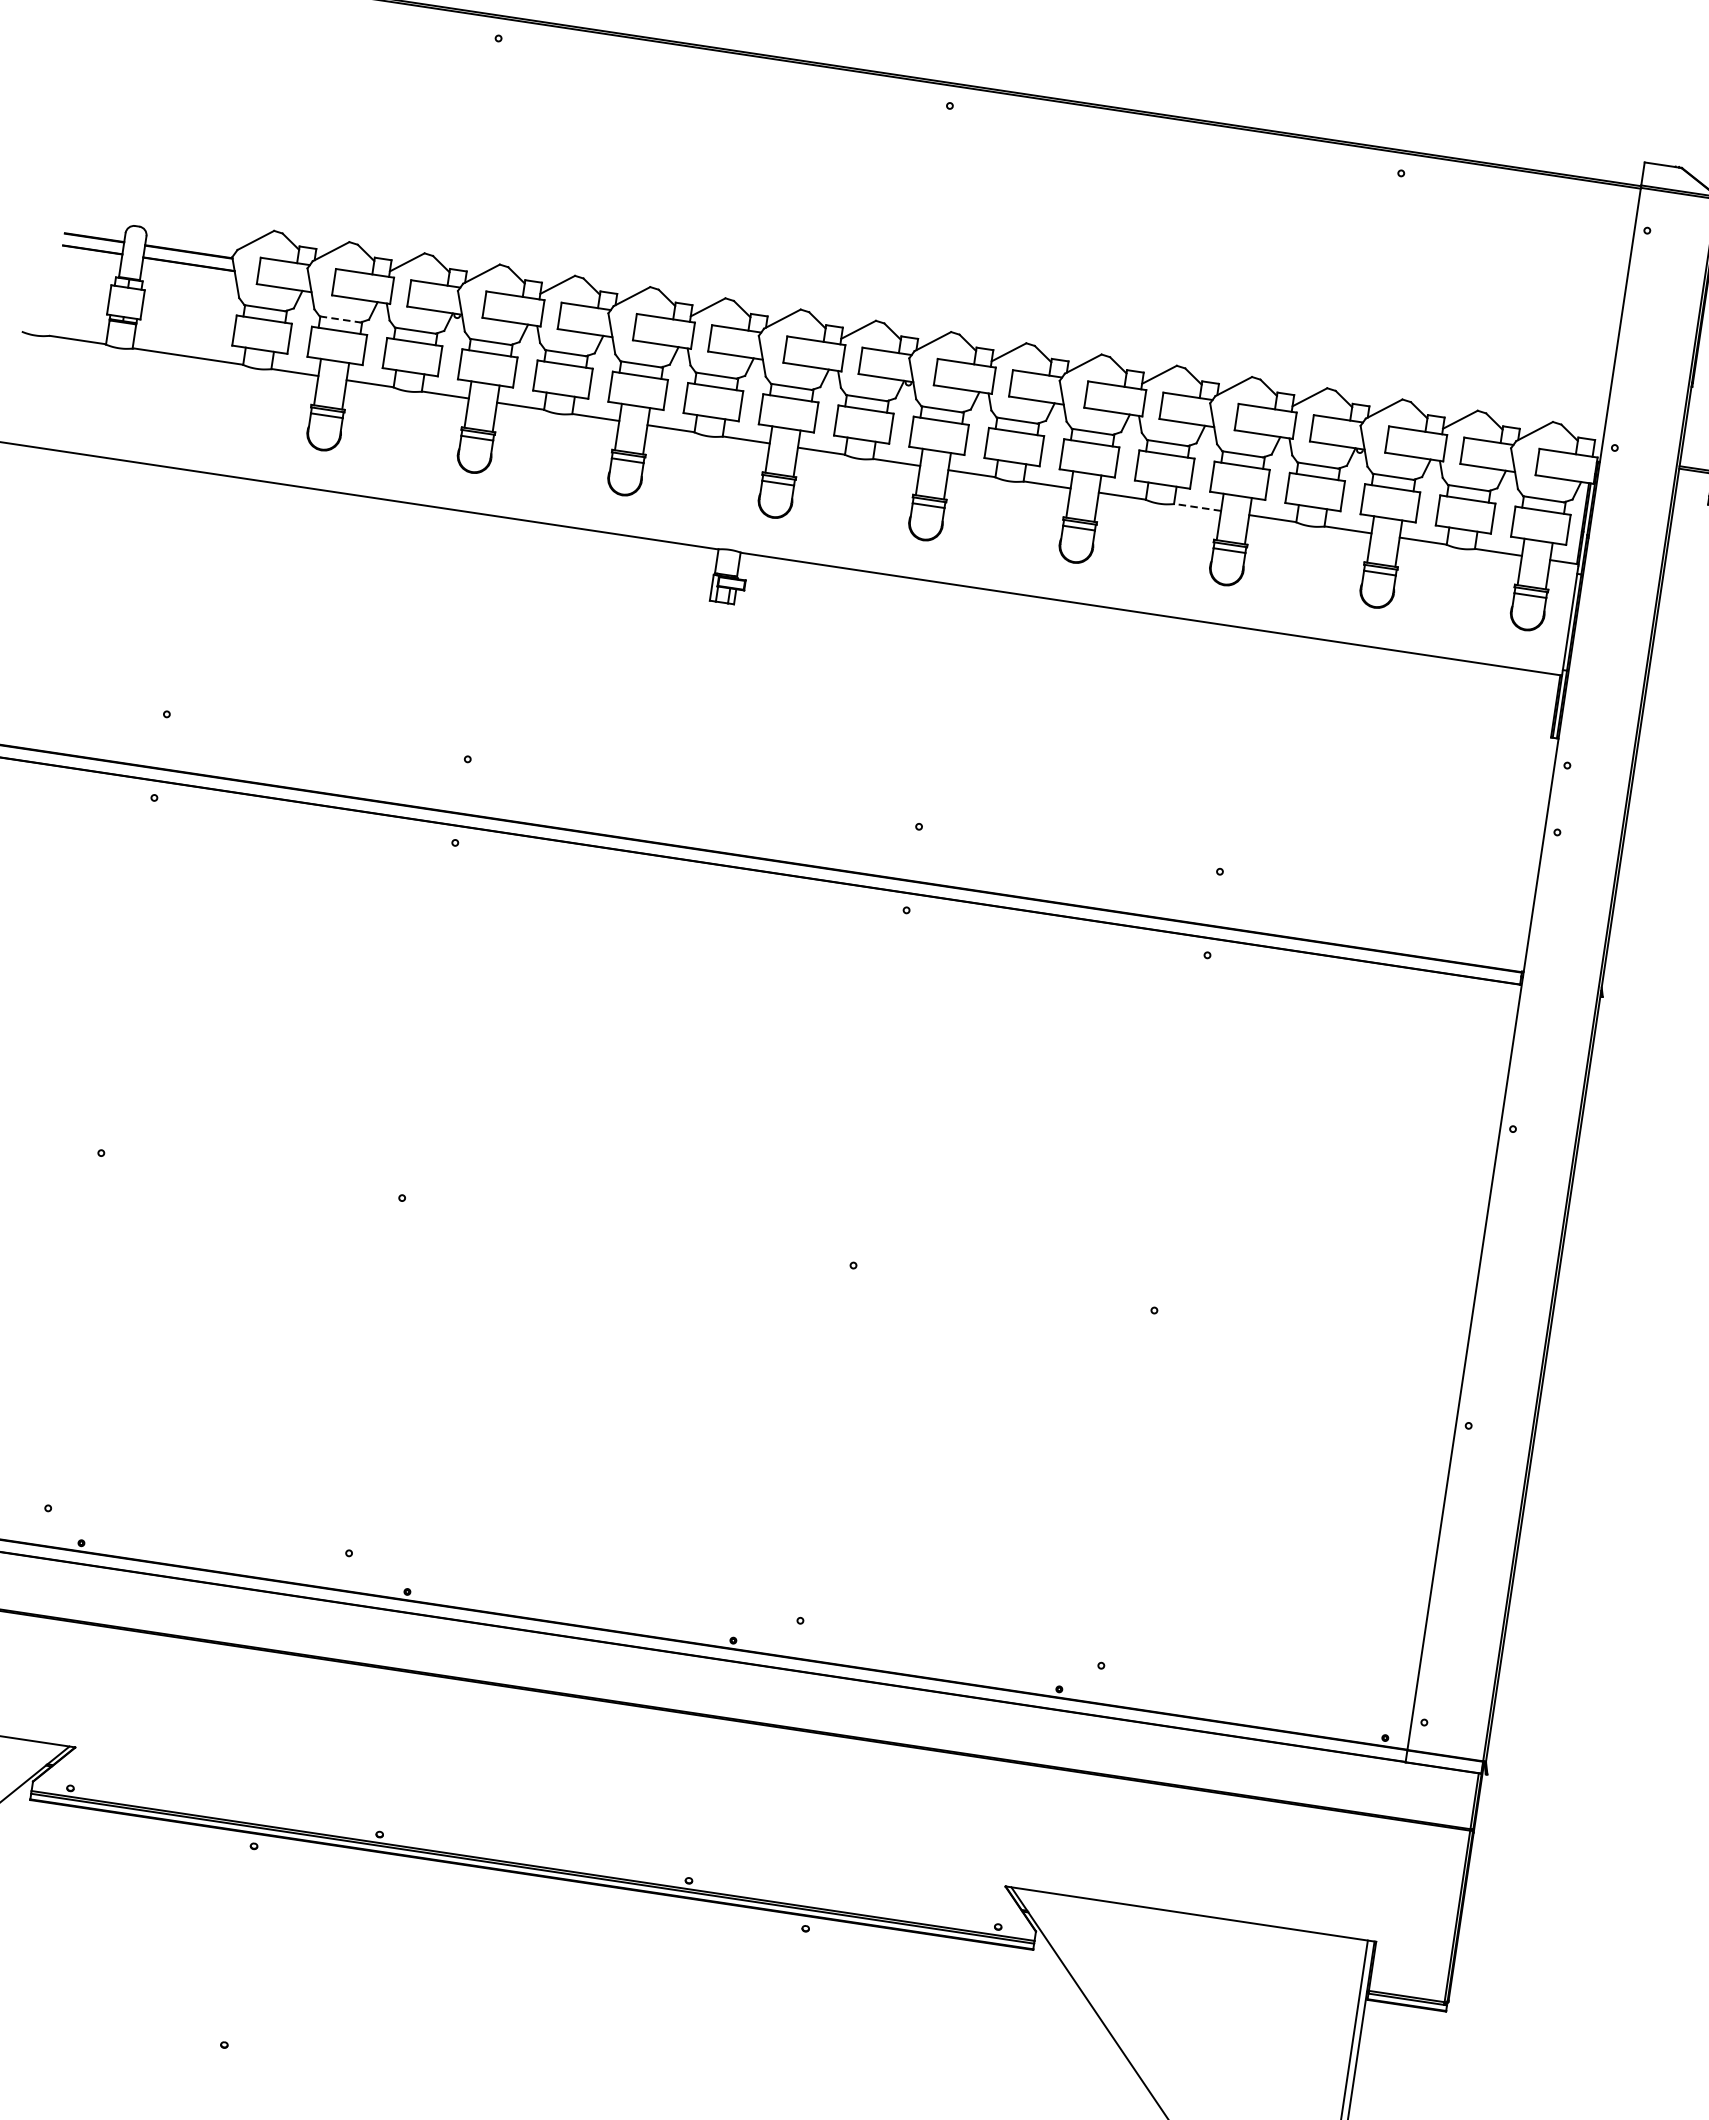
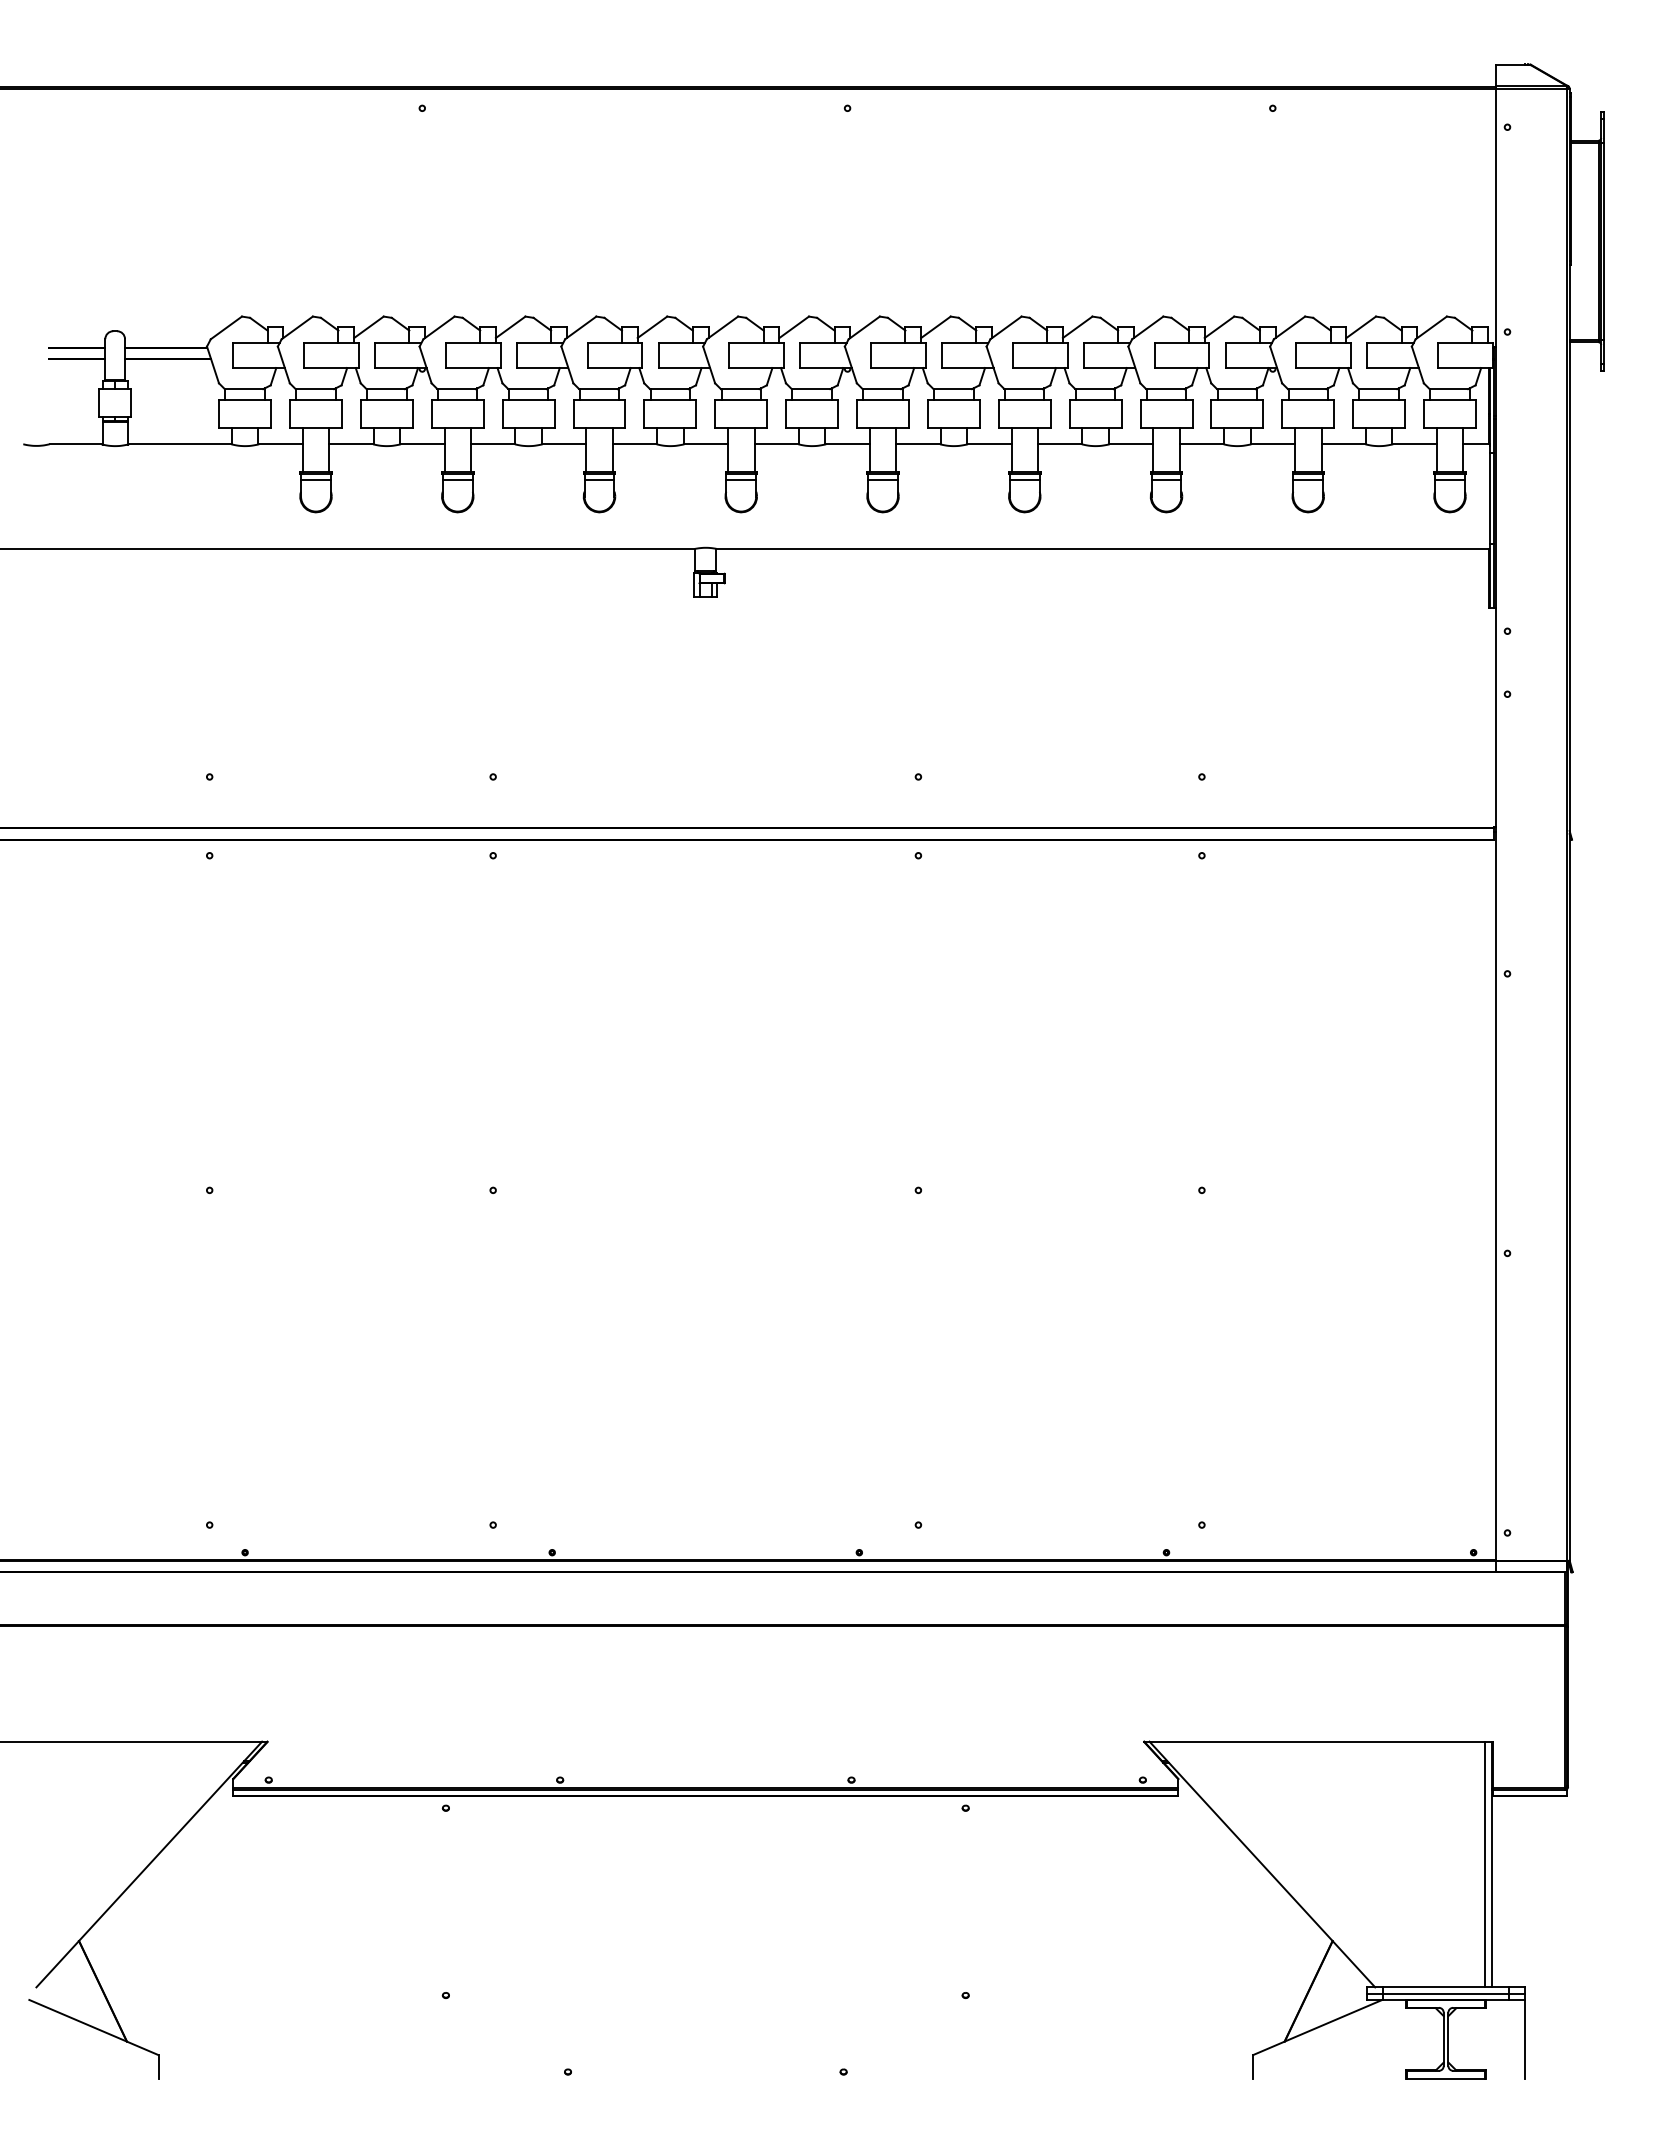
line: (340, 319) -> (315, 389), dashed -> solid
line: (1197, 507) -> (1131, 444), dashed -> solid

